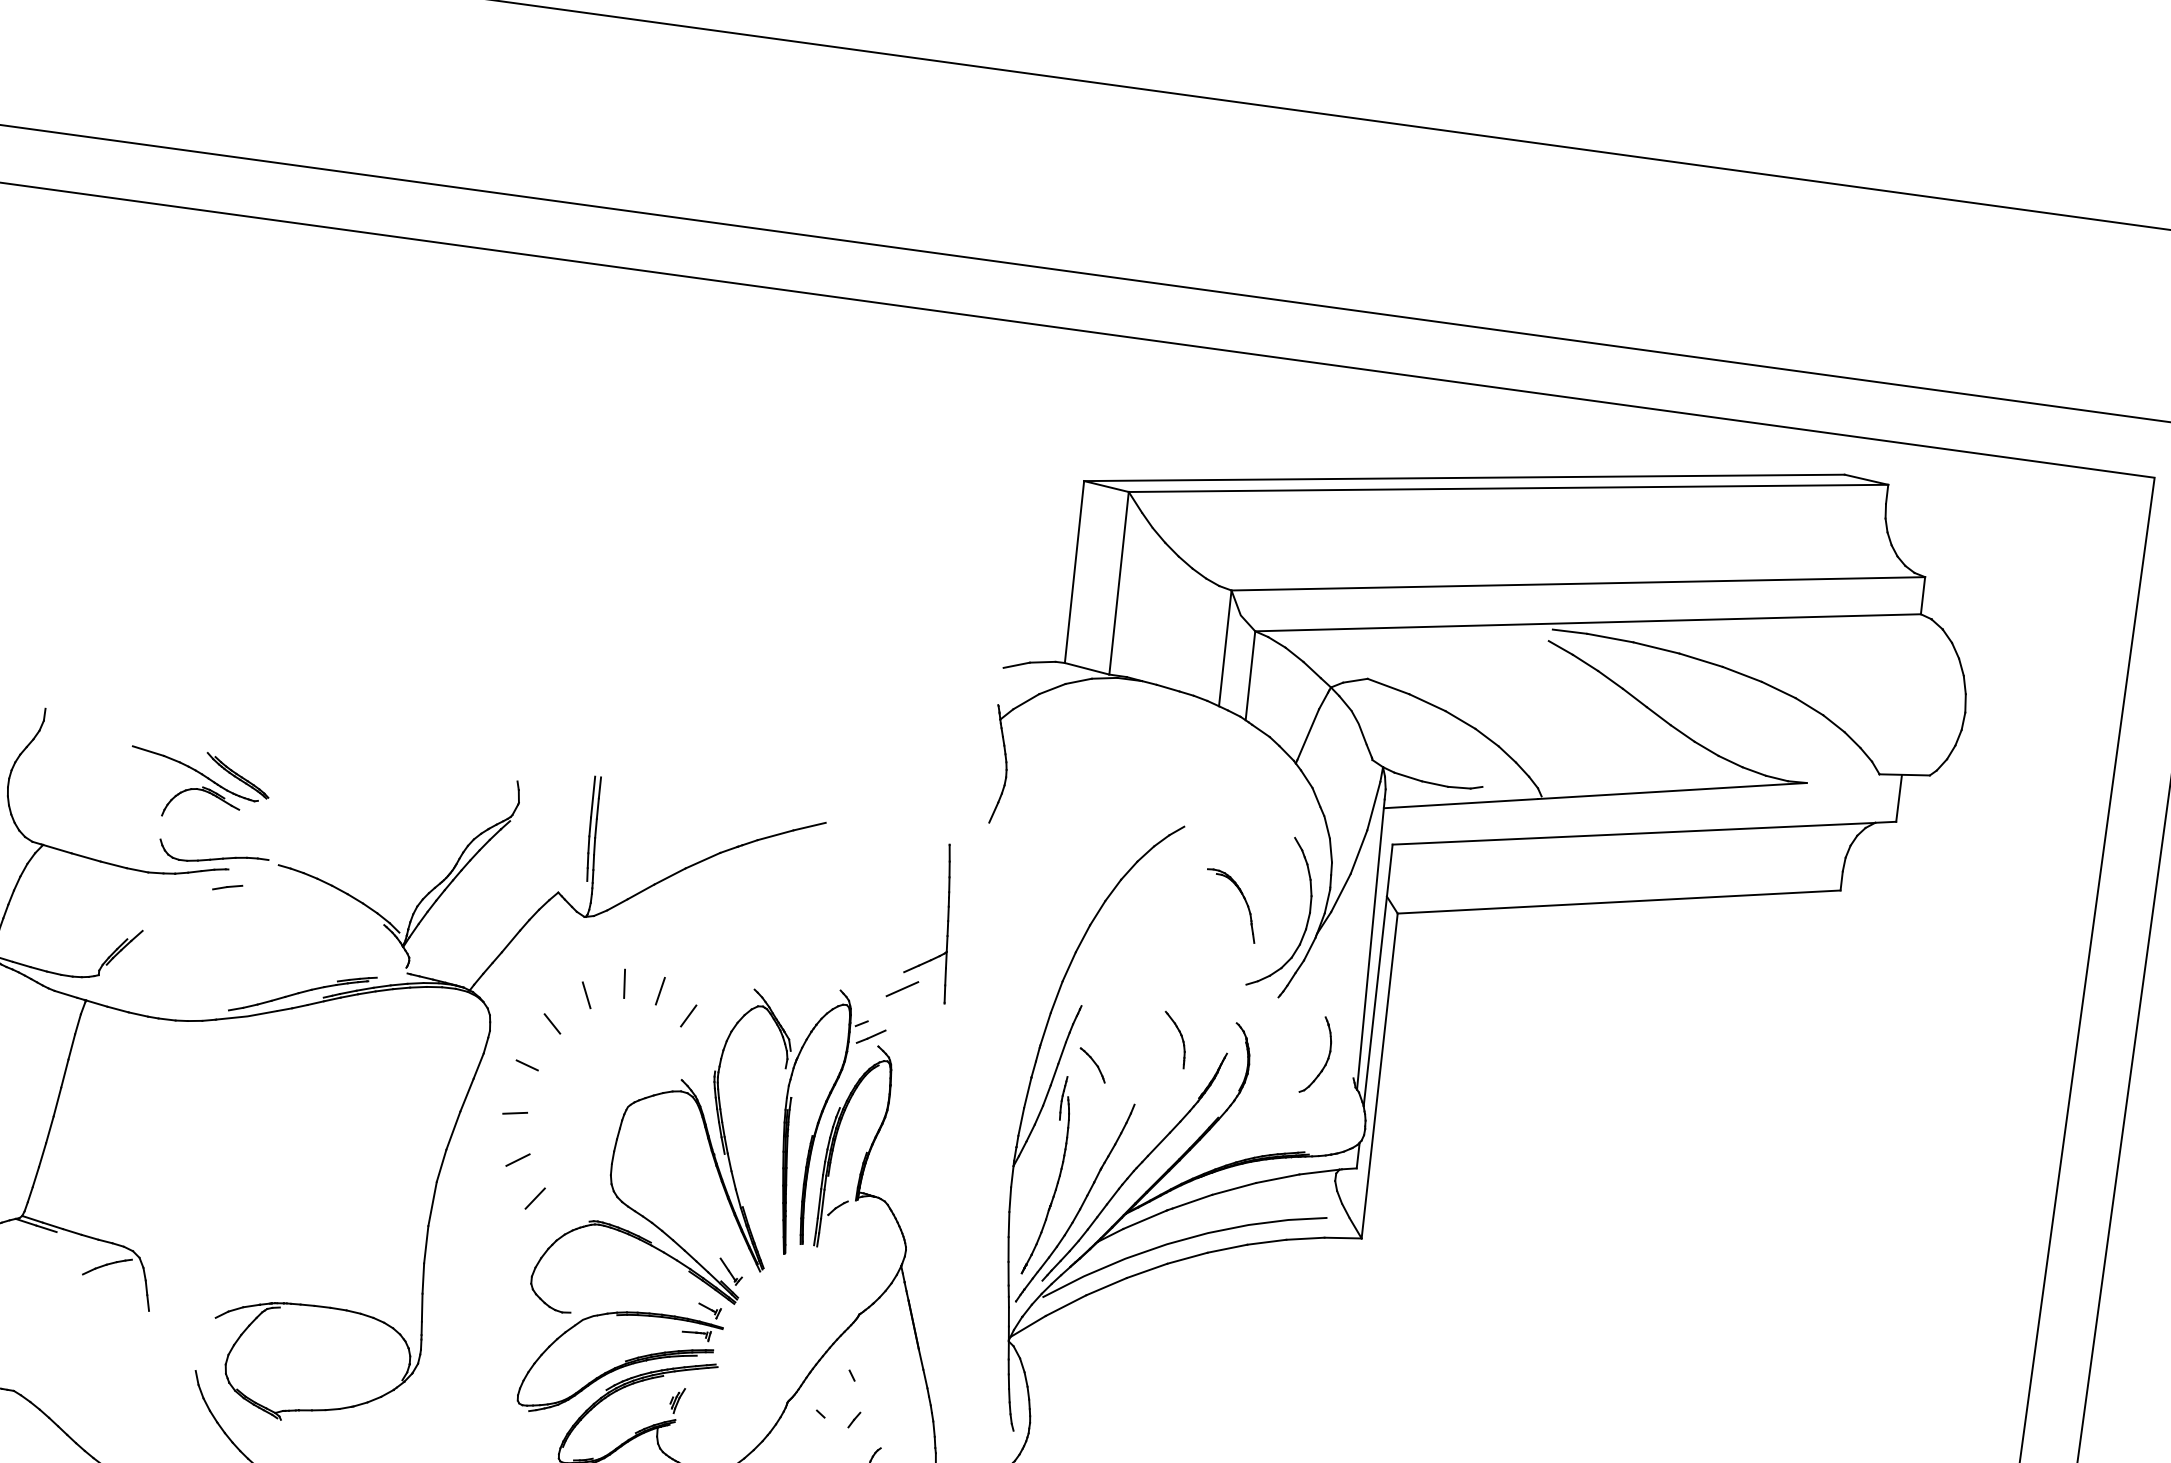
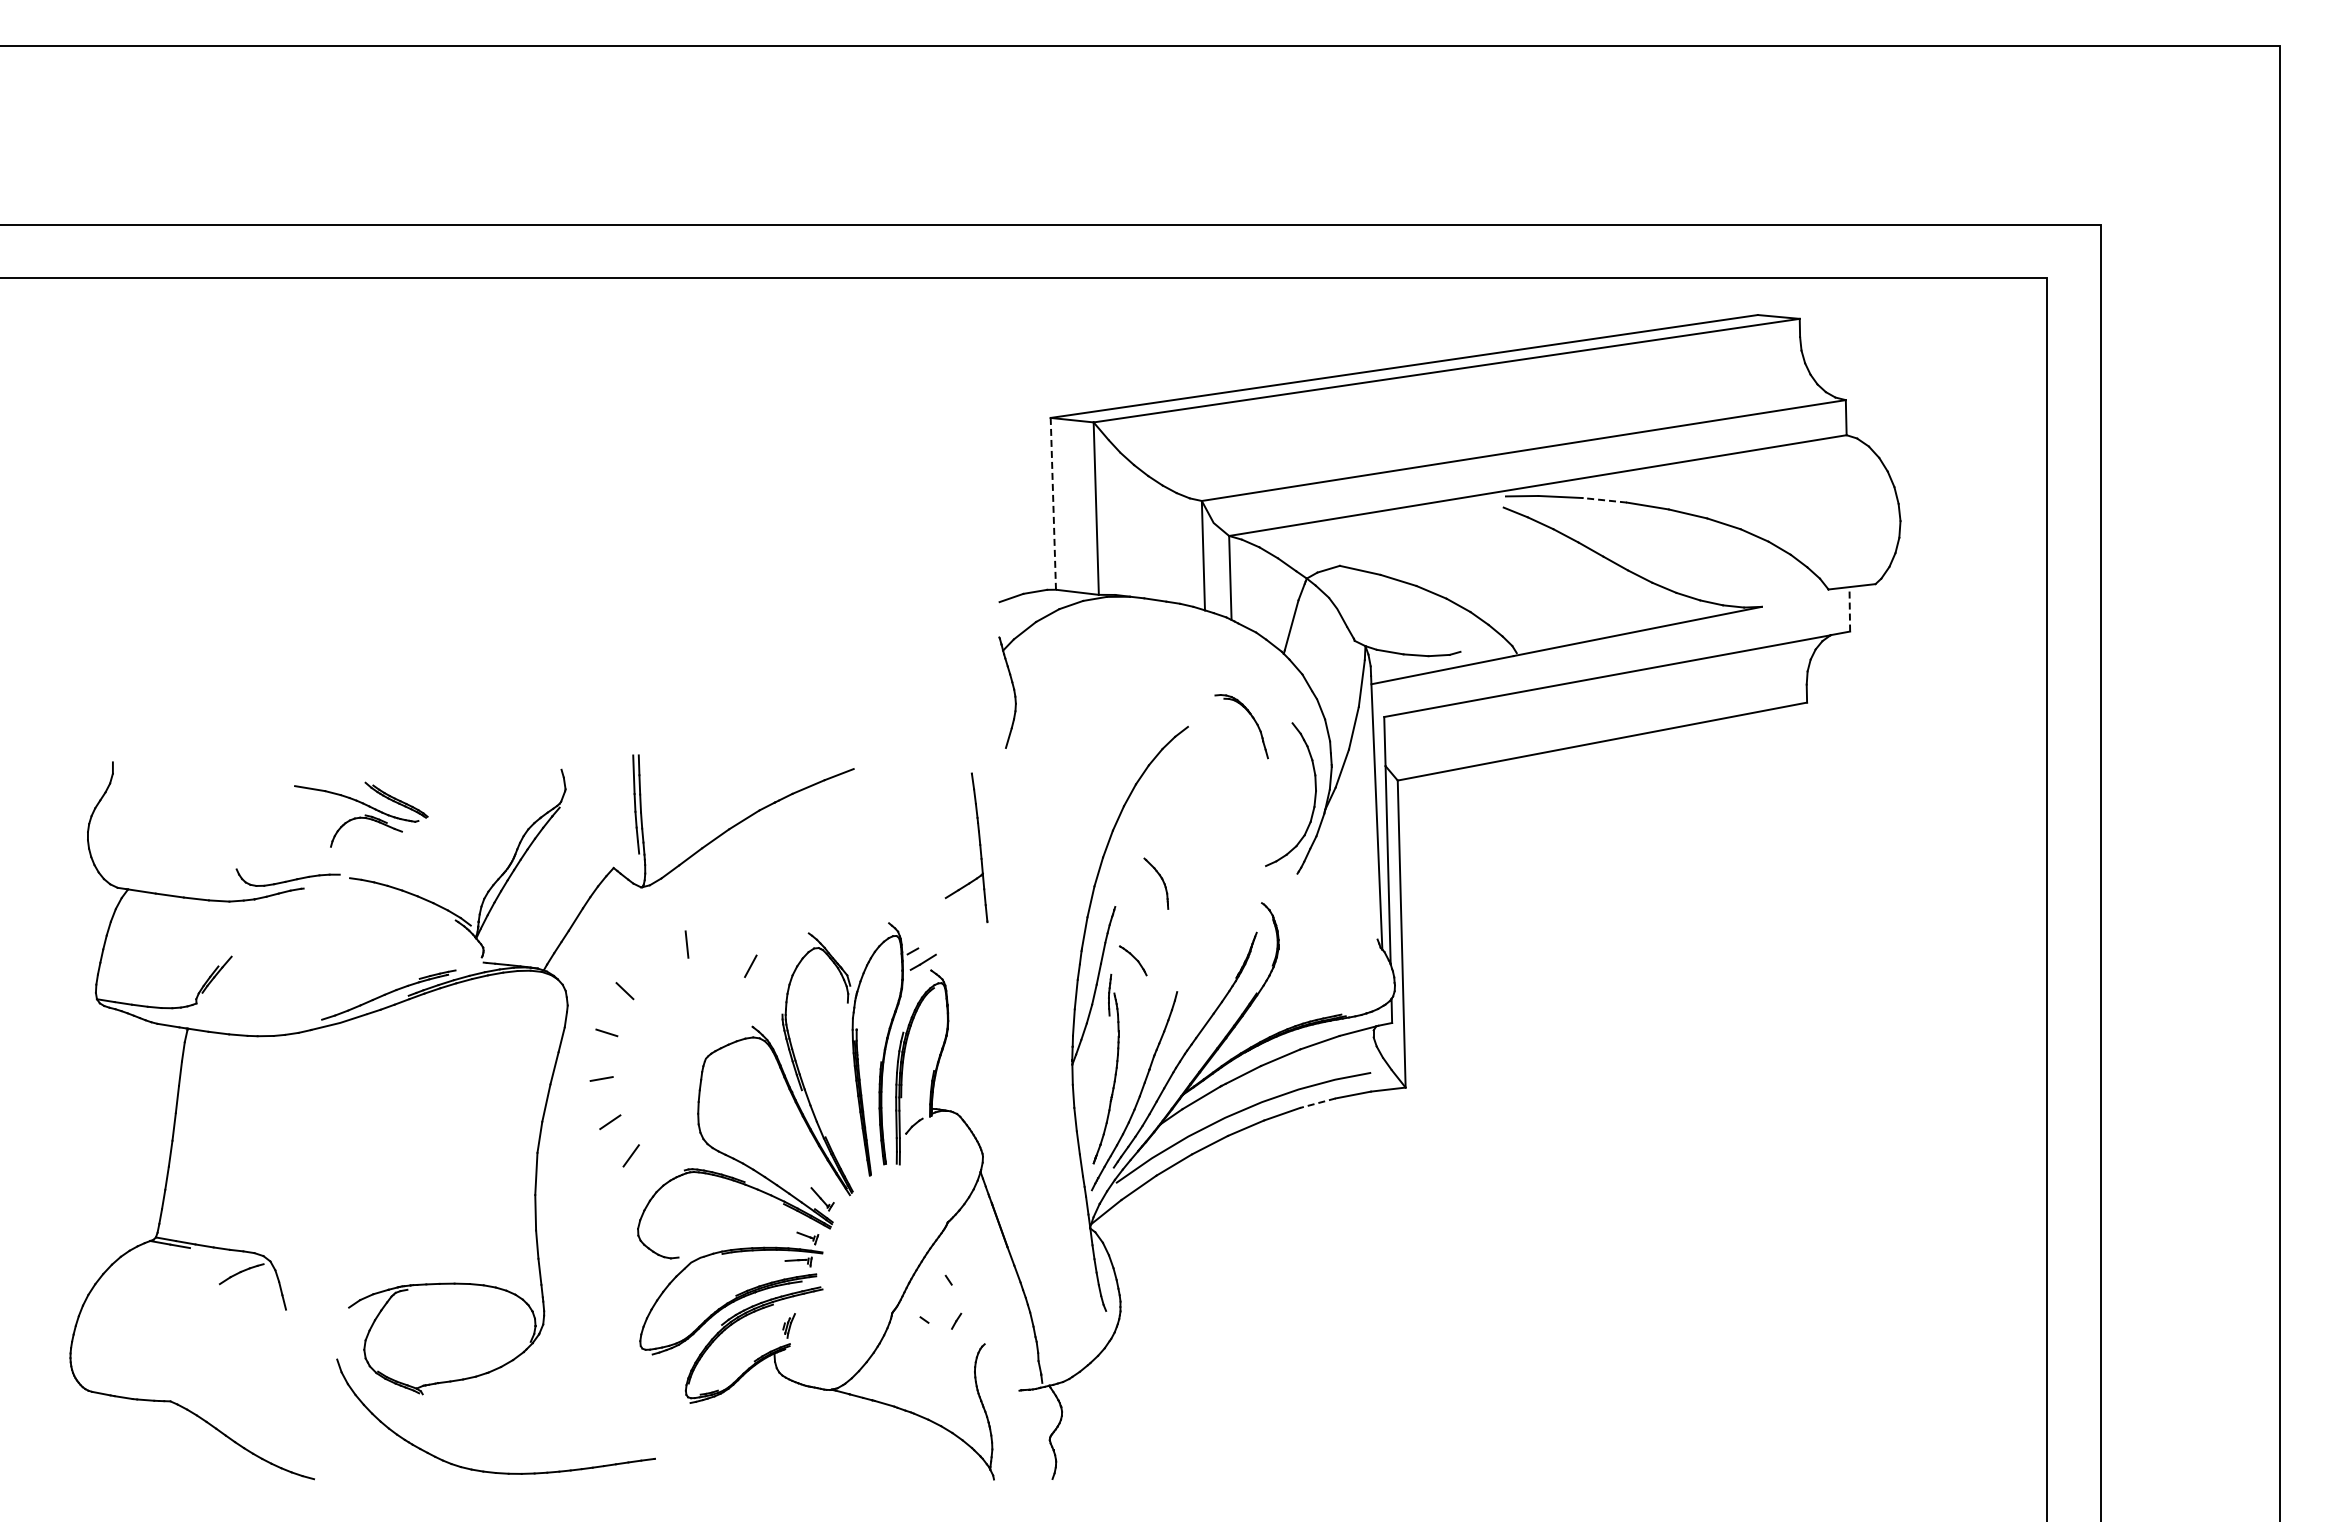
line: (1074, 571) -> (1053, 503), solid -> dashed
line: (1656, 648) -> (1604, 500), solid -> dashed
part: (198, 785) -> (361, 814), moved
line: (1898, 798) -> (1849, 609), solid -> dashed
line: (227, 887) -> (305, 905), removed
part: (1244, 901) -> (1253, 720), moved
line: (902, 988) -> (946, 913), removed
line: (659, 990) -> (720, 946), removed
line: (586, 994) -> (652, 959), removed
part: (1181, 1039) -> (1162, 882), moved
part: (1327, 1057) -> (1350, 923), removed
line: (1266, 1242) -> (1317, 1103), solid -> dashed

